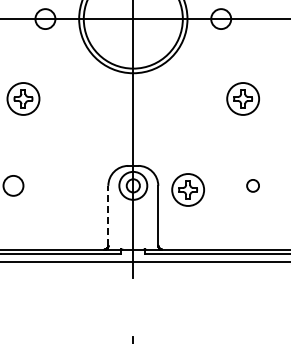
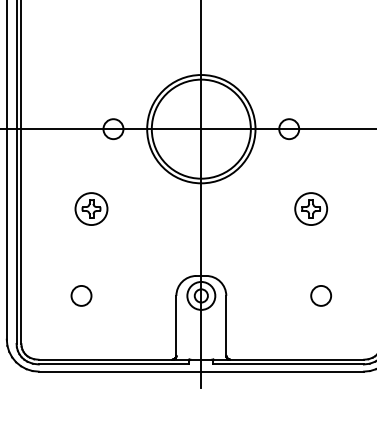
circle: (252, 185) -> (320, 295), size x1.67
part: (188, 189) -> (256, 299), removed
line: (108, 215) -> (176, 325), dashed -> solid

